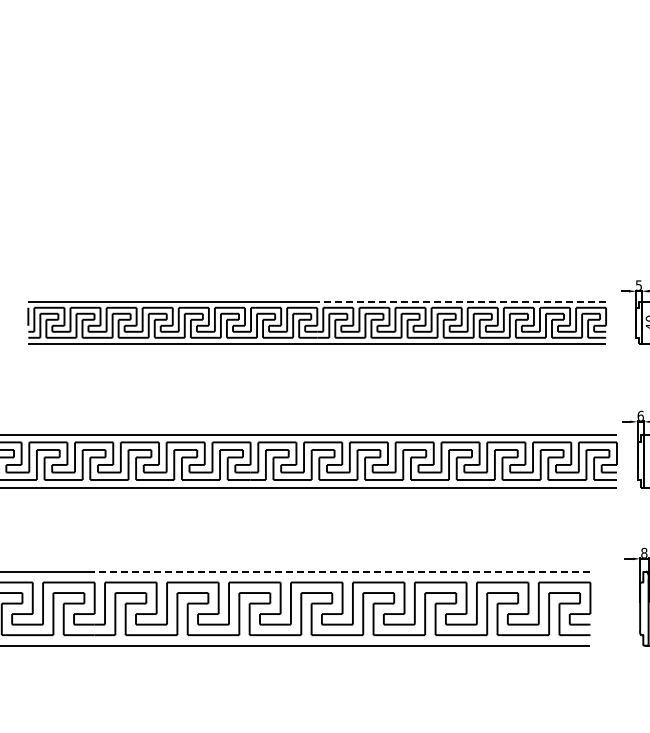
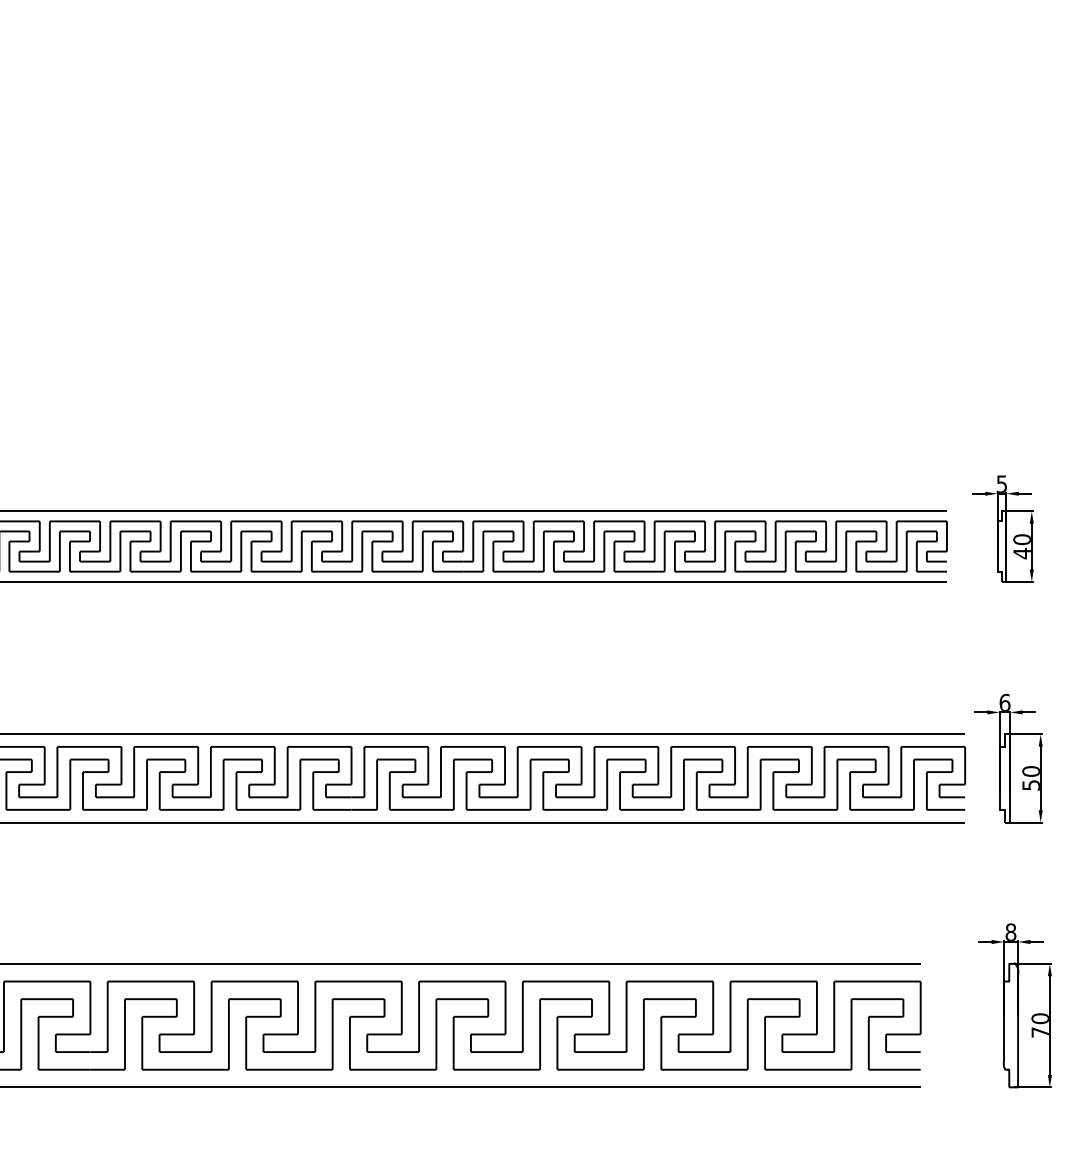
line: (461, 301) -> (704, 510), dashed -> solid
line: (342, 571) -> (505, 963), dashed -> solid

